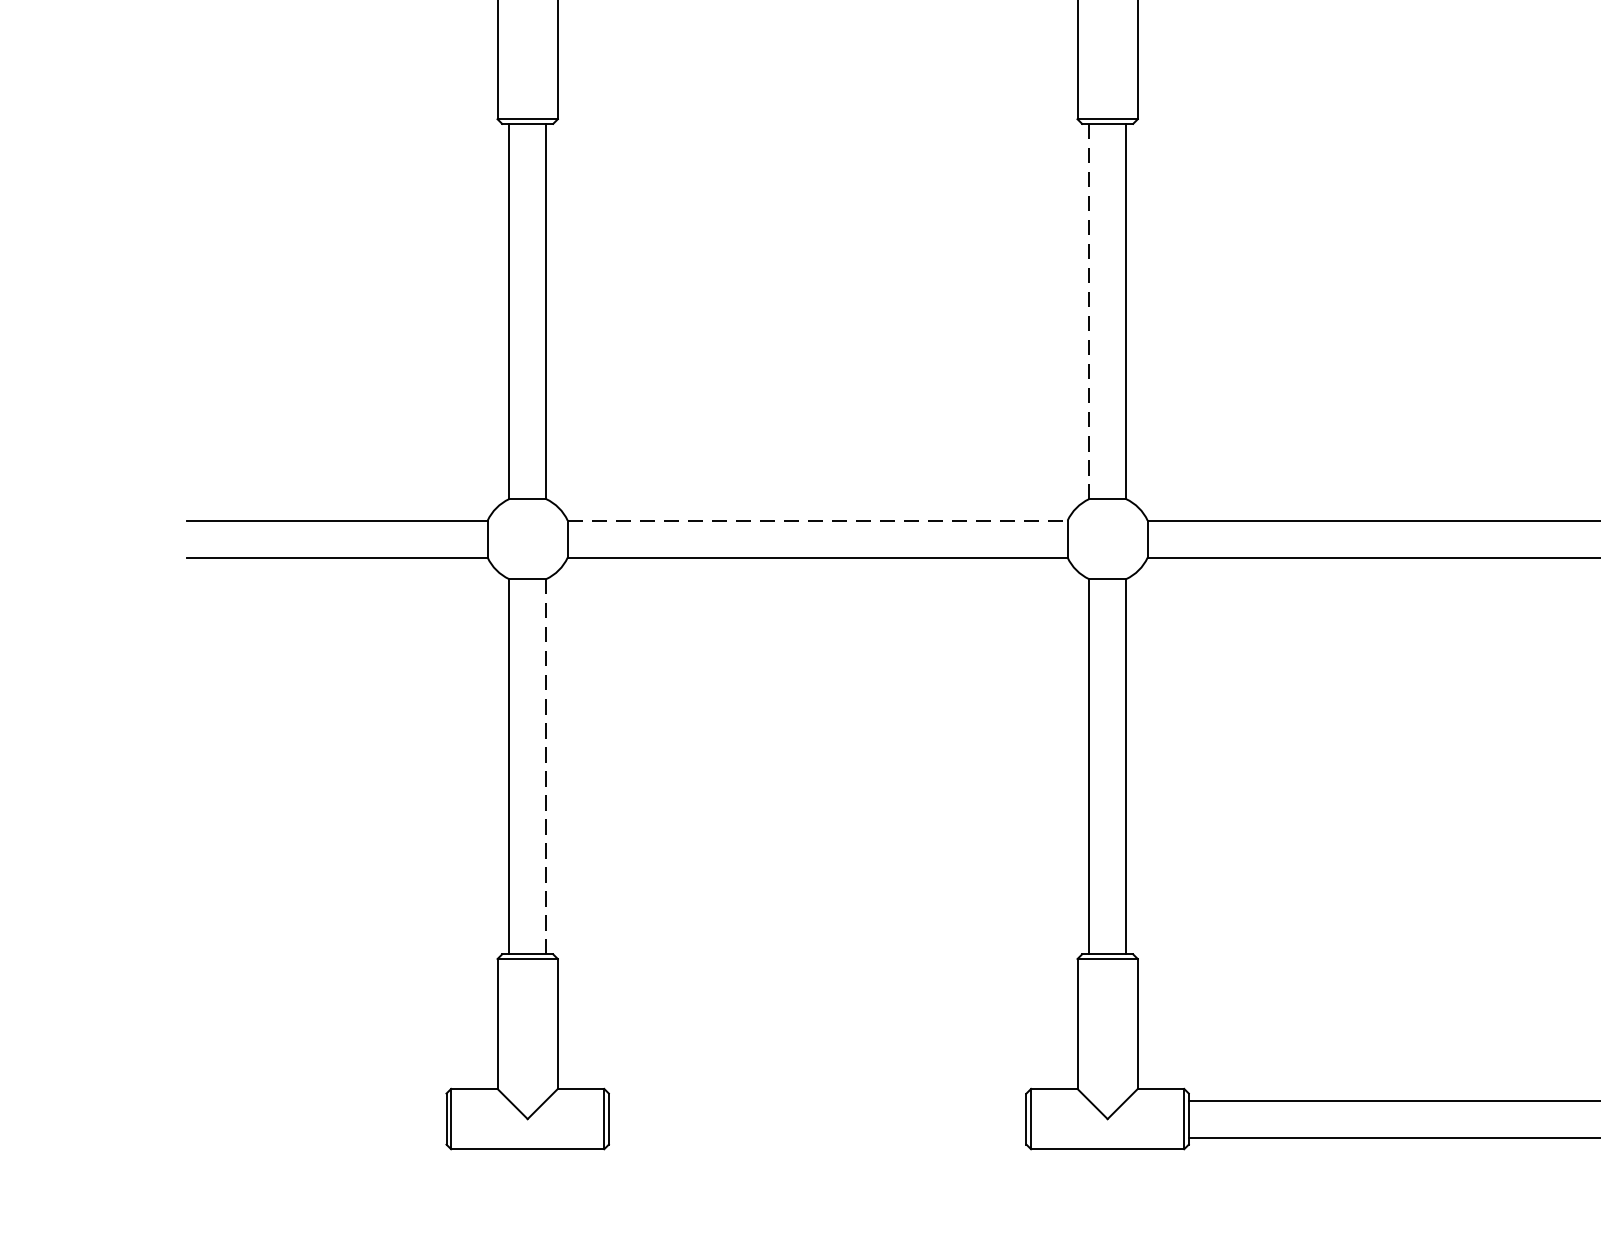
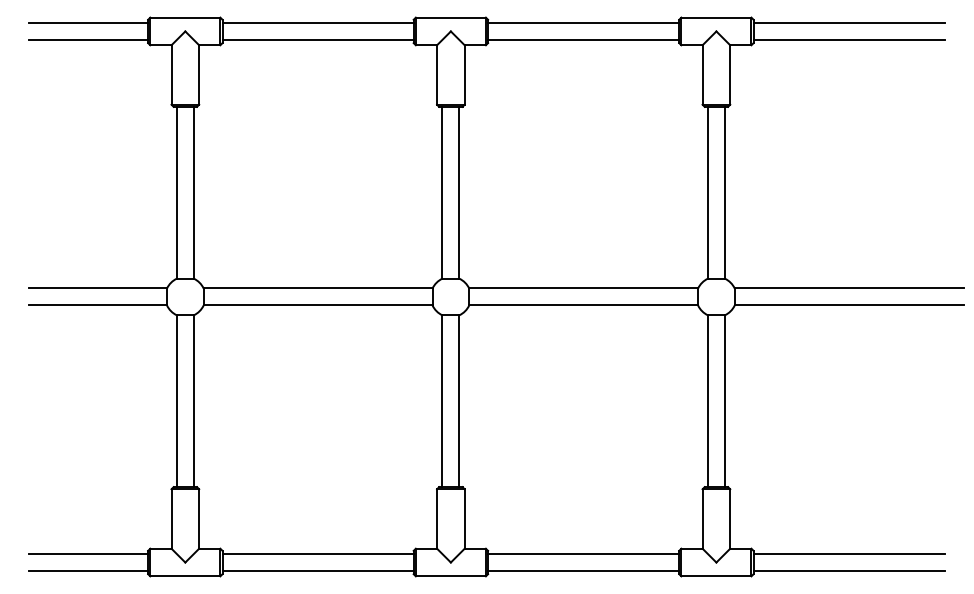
line: (1089, 310) -> (442, 192), dashed -> solid
line: (818, 520) -> (318, 288), dashed -> solid
line: (545, 767) -> (193, 401), dashed -> solid
line: (316, 1101) -> (88, 554), added
line: (816, 1101) -> (317, 554), added
line: (316, 1138) -> (88, 571), added
line: (816, 1138) -> (317, 571), added

